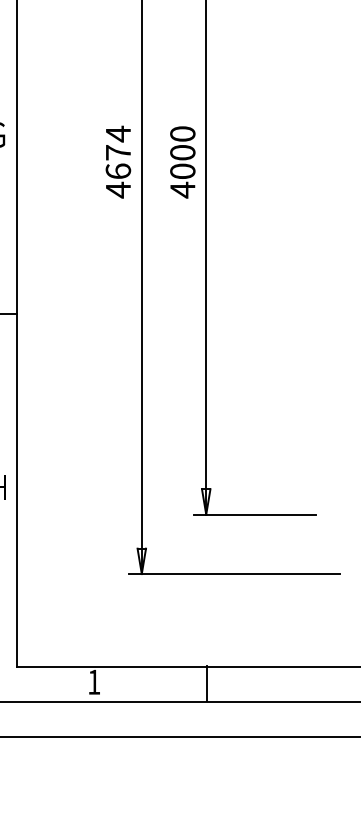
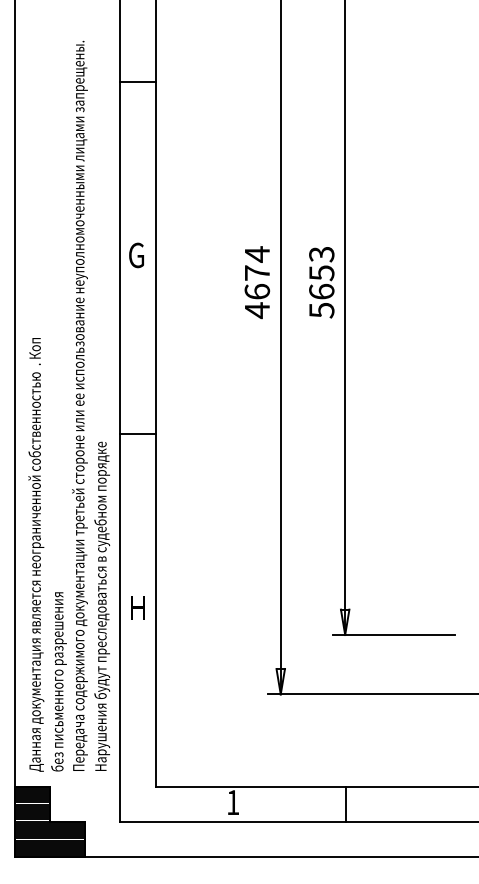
text: (182, 162) -> (321, 282), 4000 -> 5653

